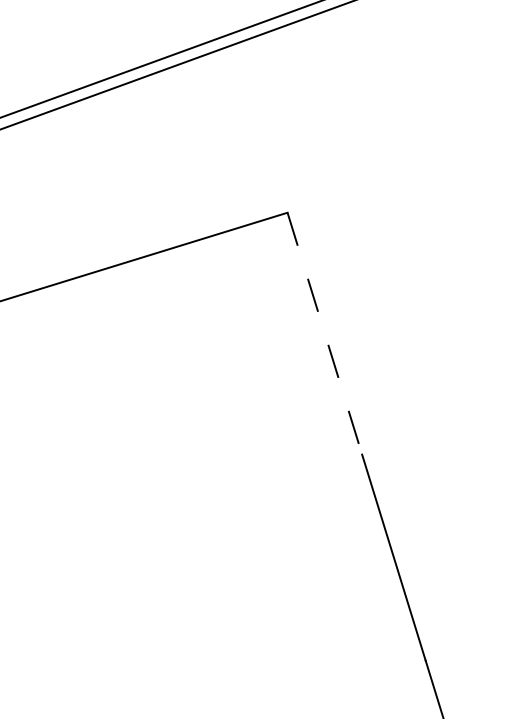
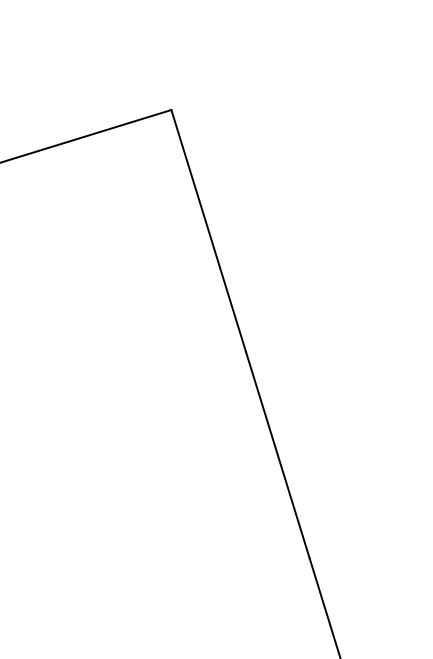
line: (324, 333) -> (208, 230), dashed -> solid

